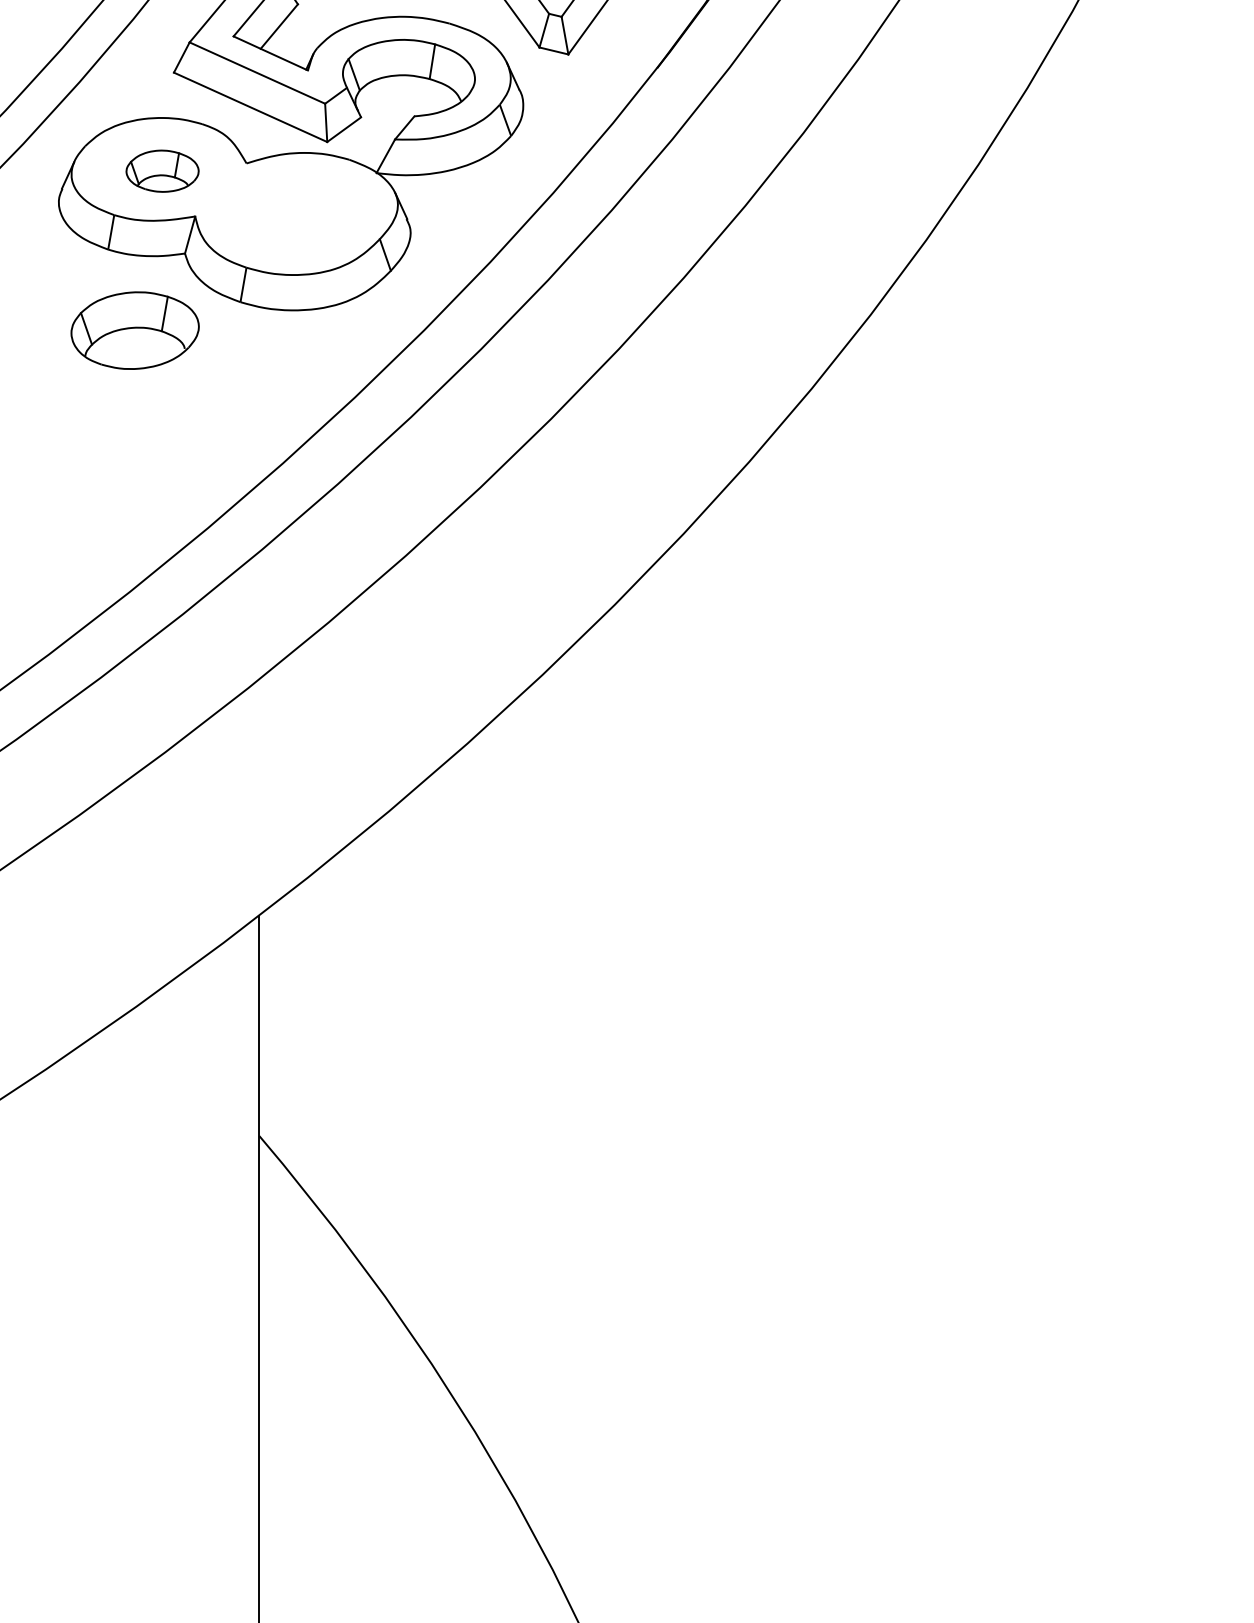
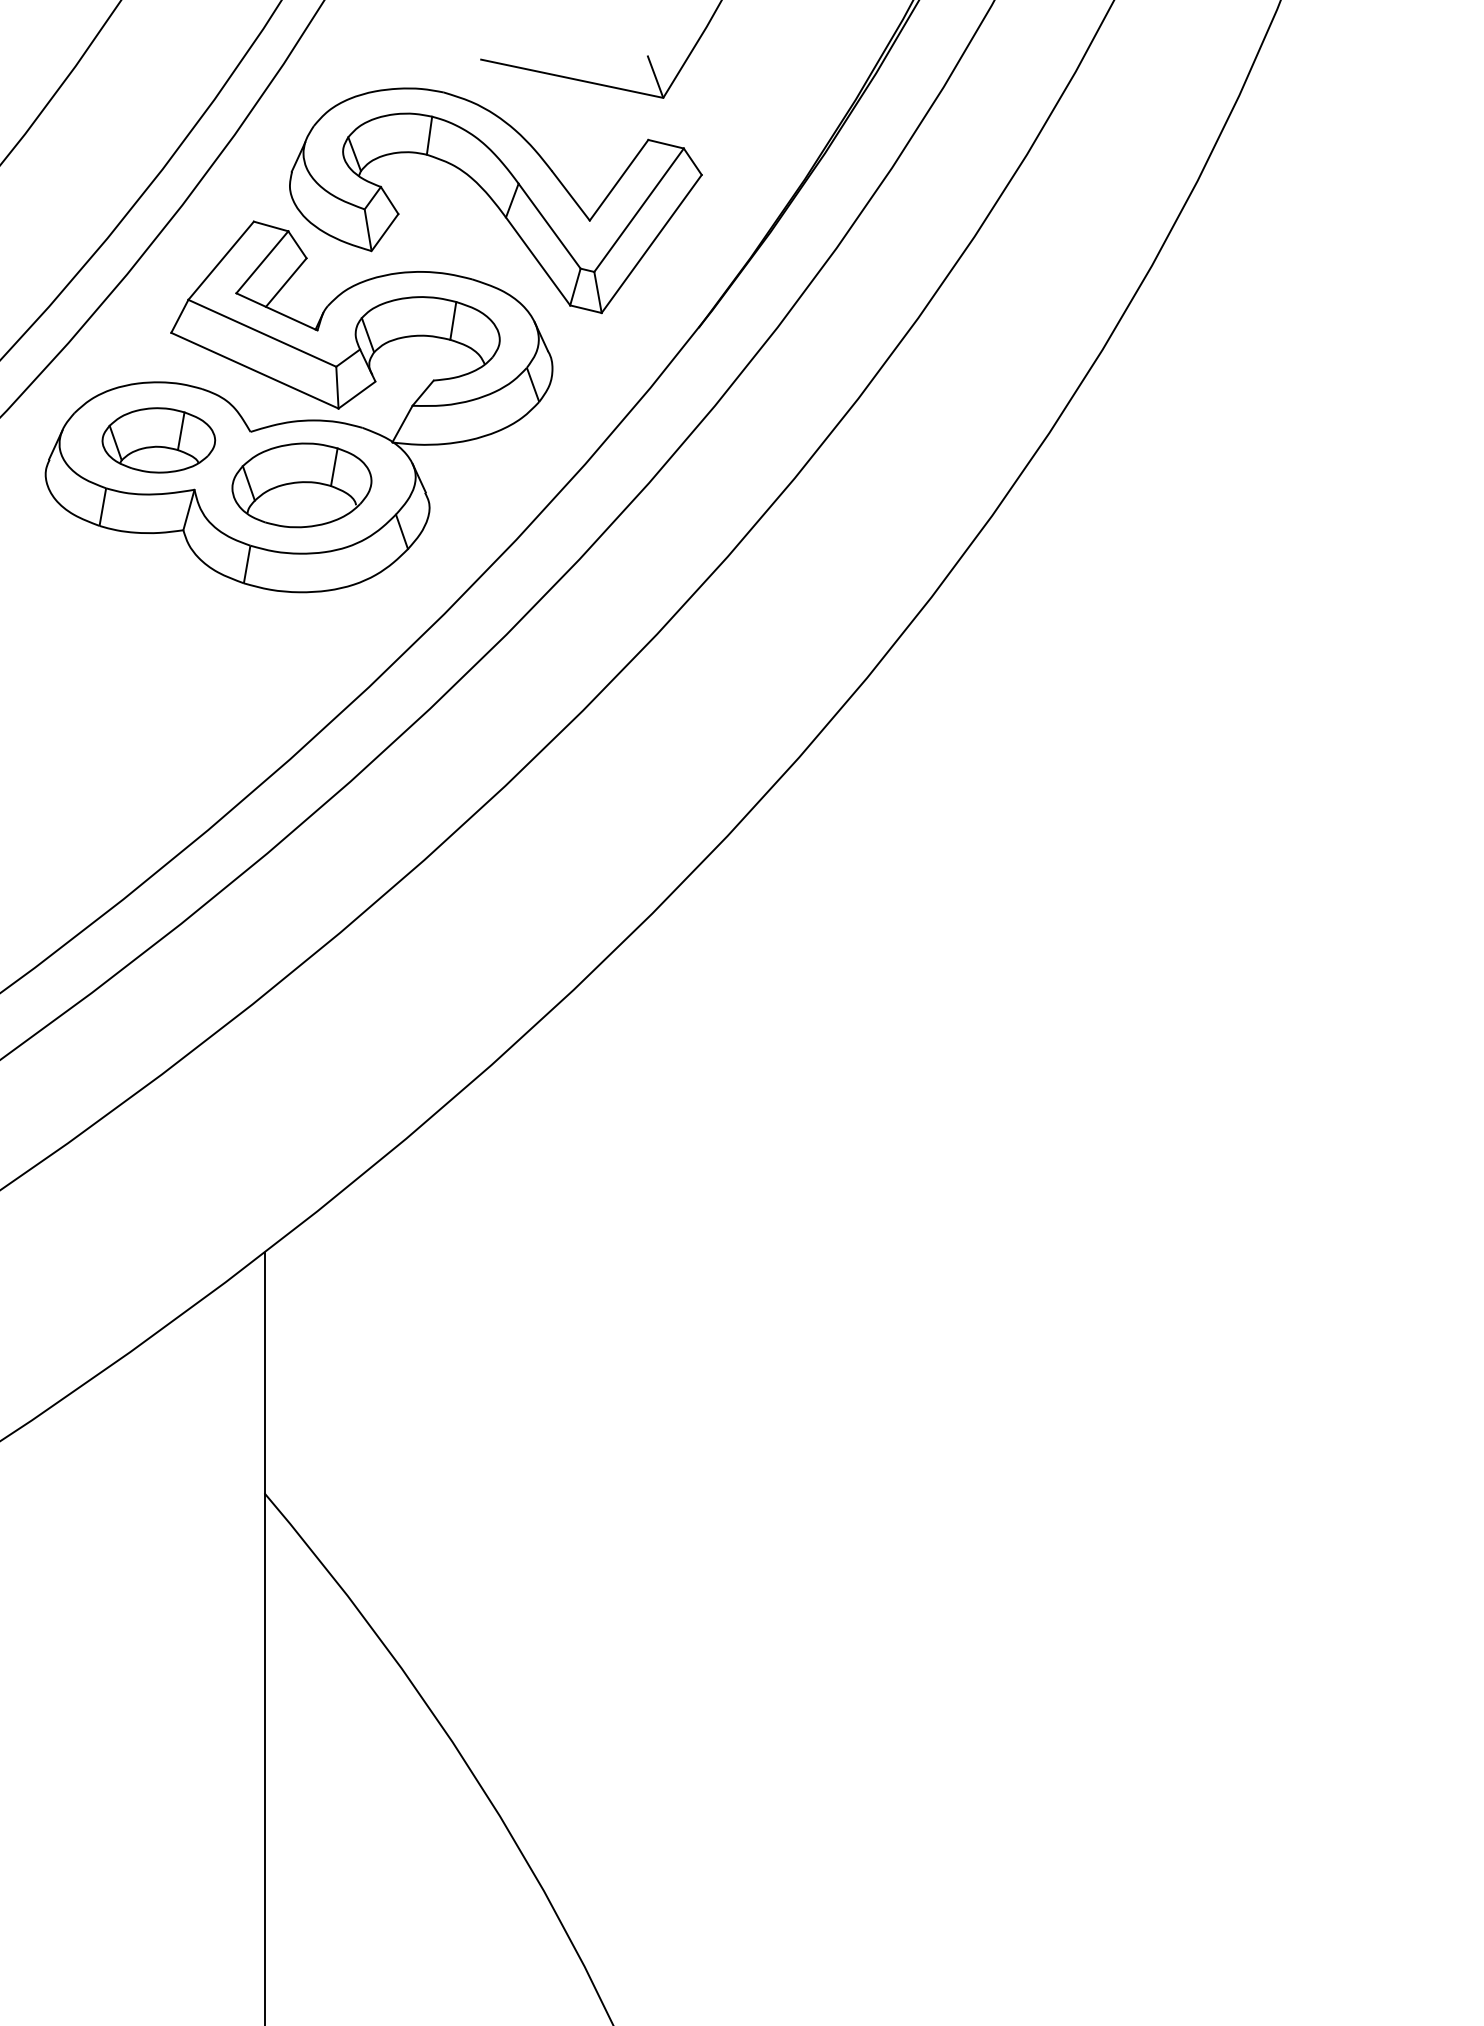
part: (162, 171) -> (158, 440), size x1.43
part: (134, 330) -> (301, 485), moved

